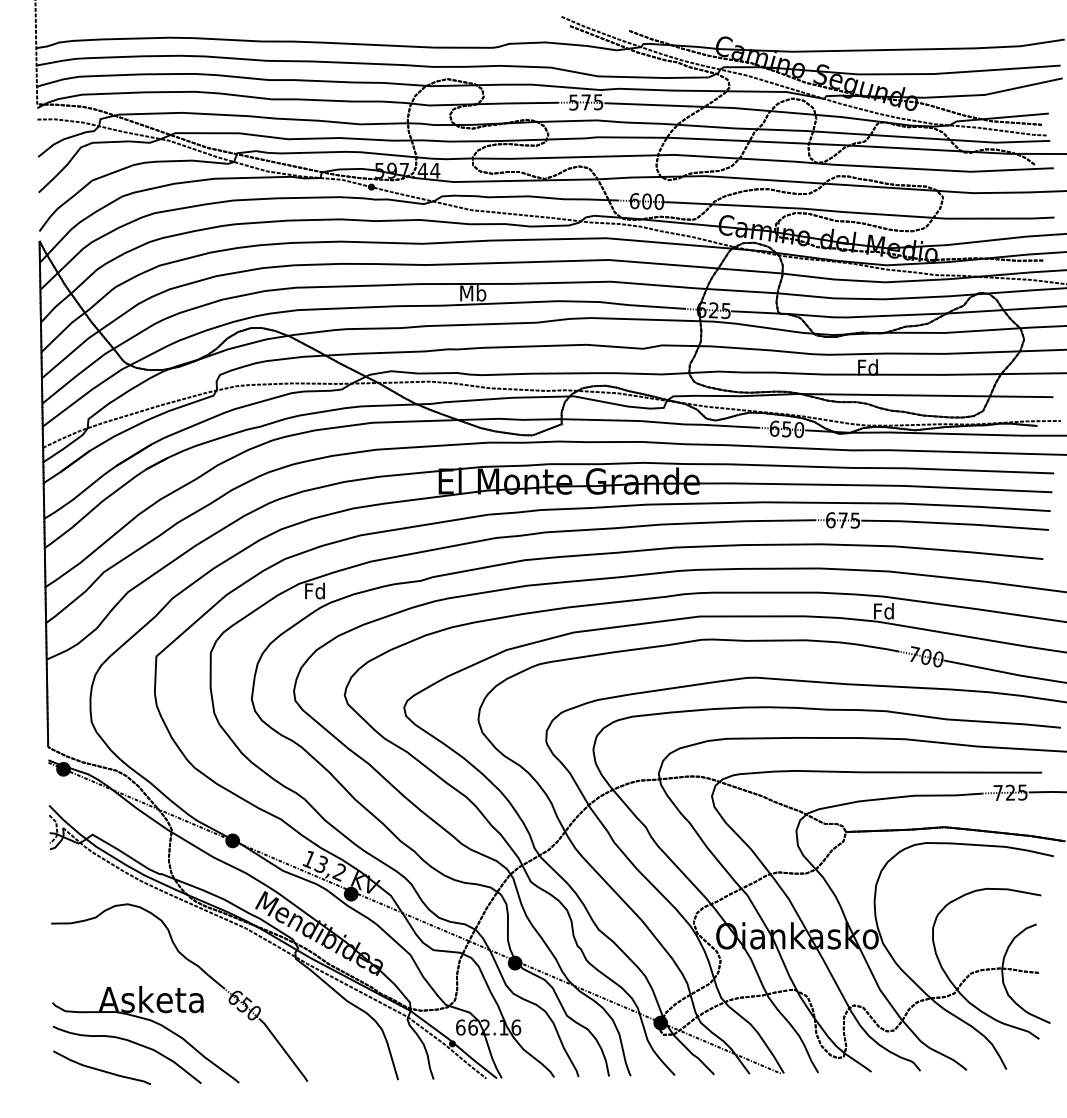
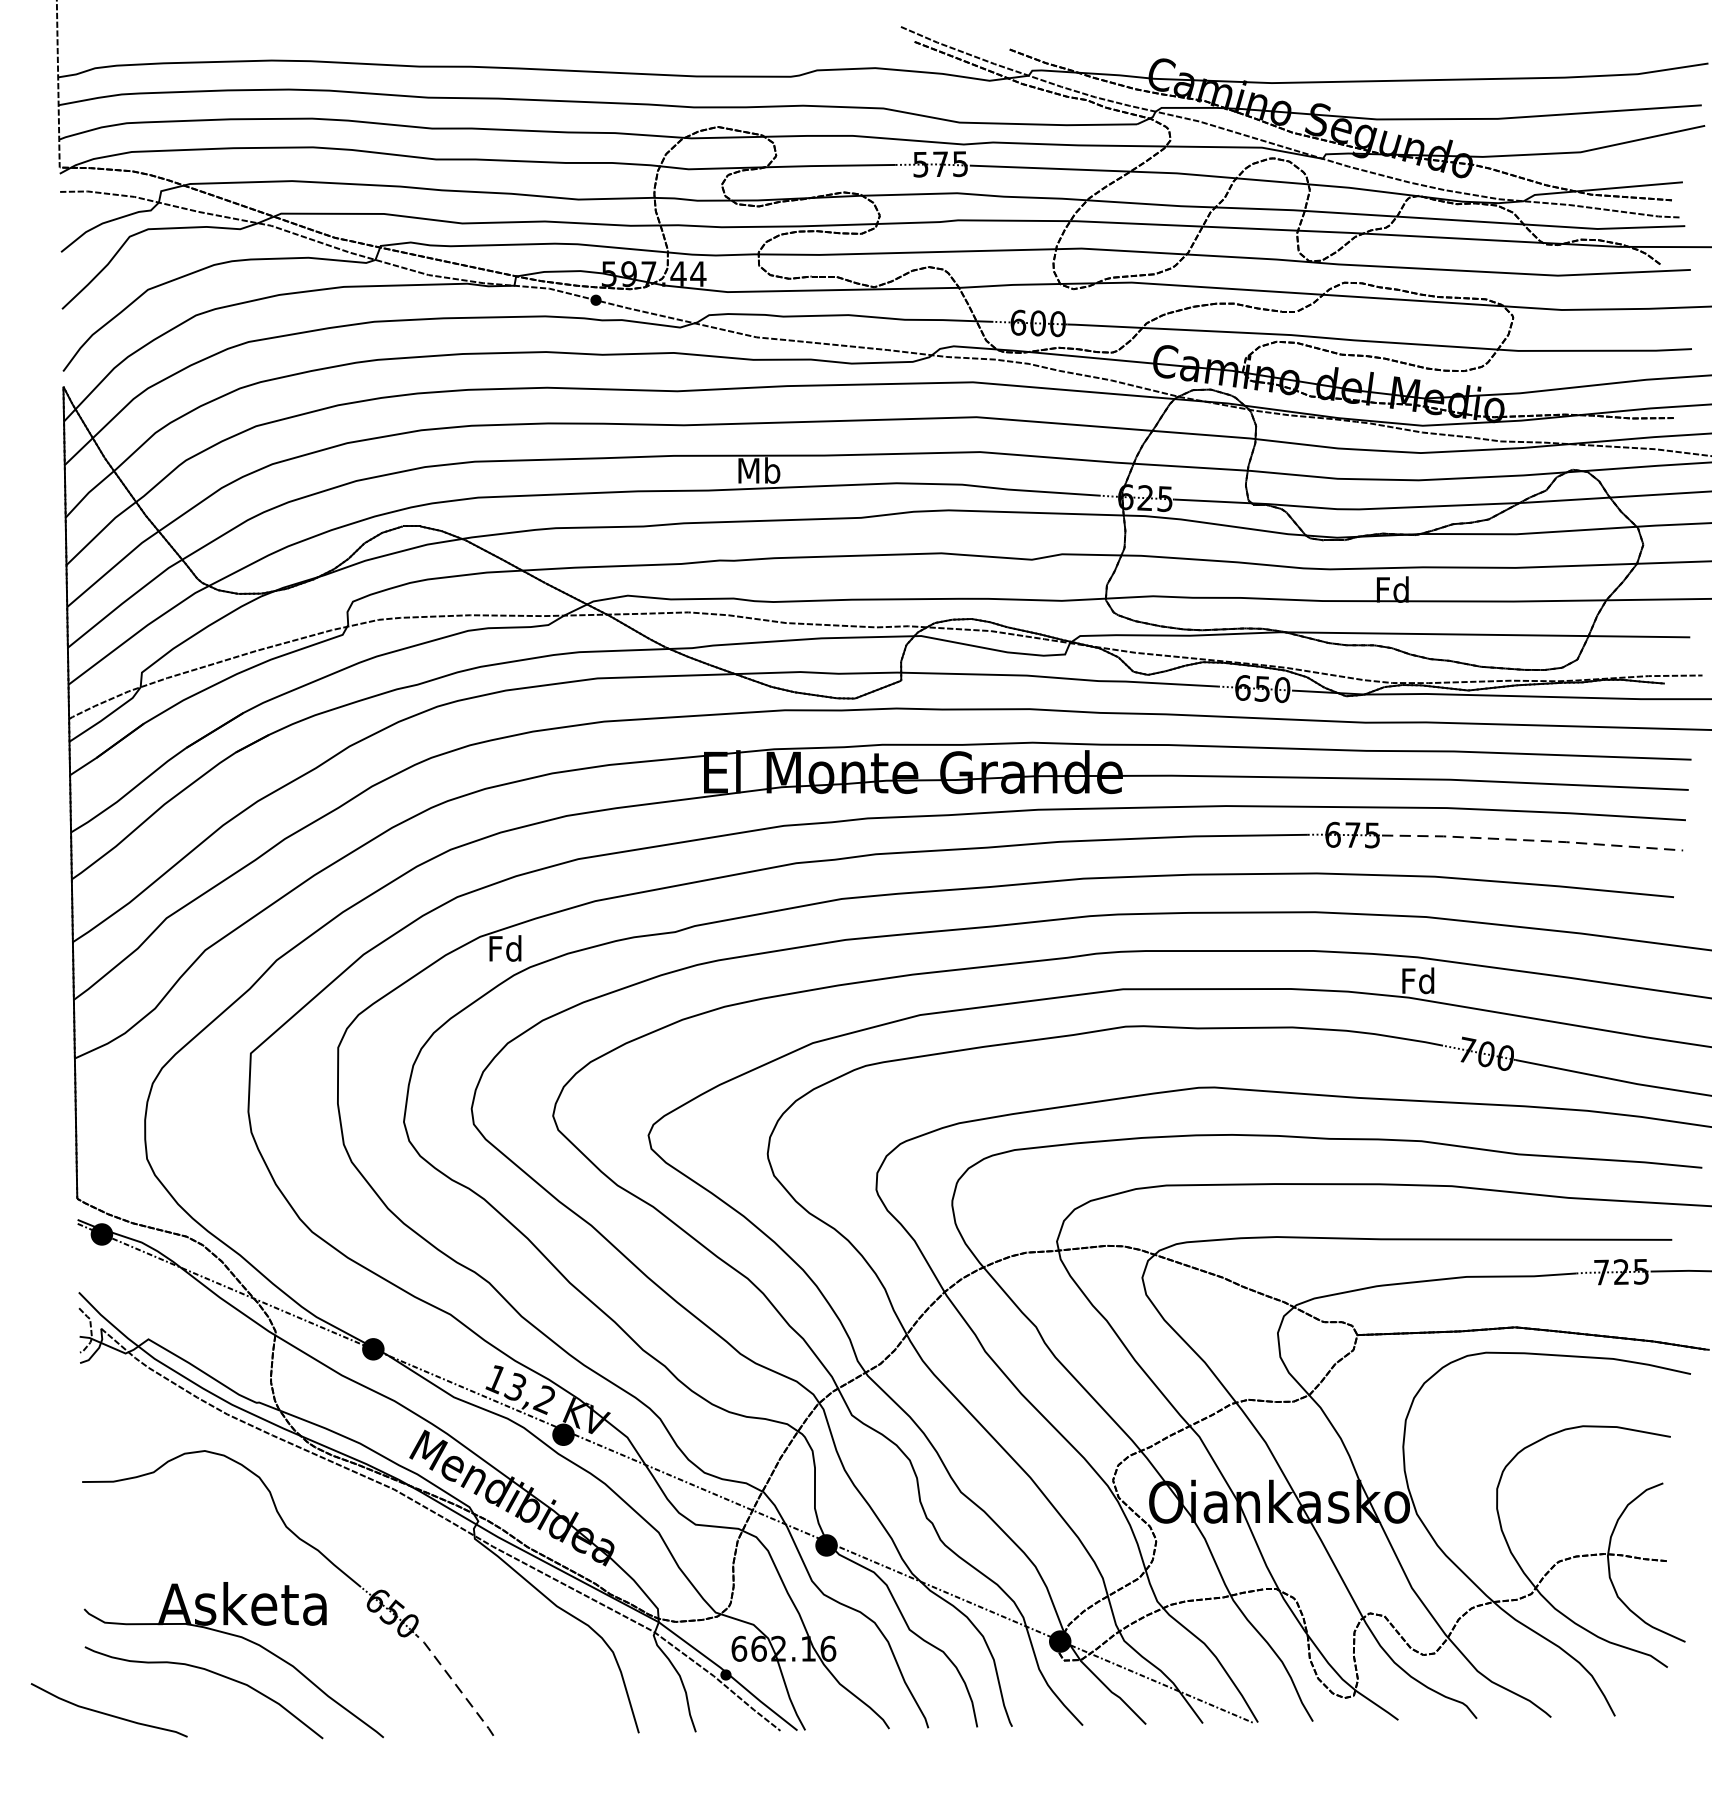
line: (955, 523) -> (1533, 840), solid -> dashed
line: (283, 1049) -> (454, 1684), solid -> dashed
curve: (101, 1069) -> (108, 1712), moved

